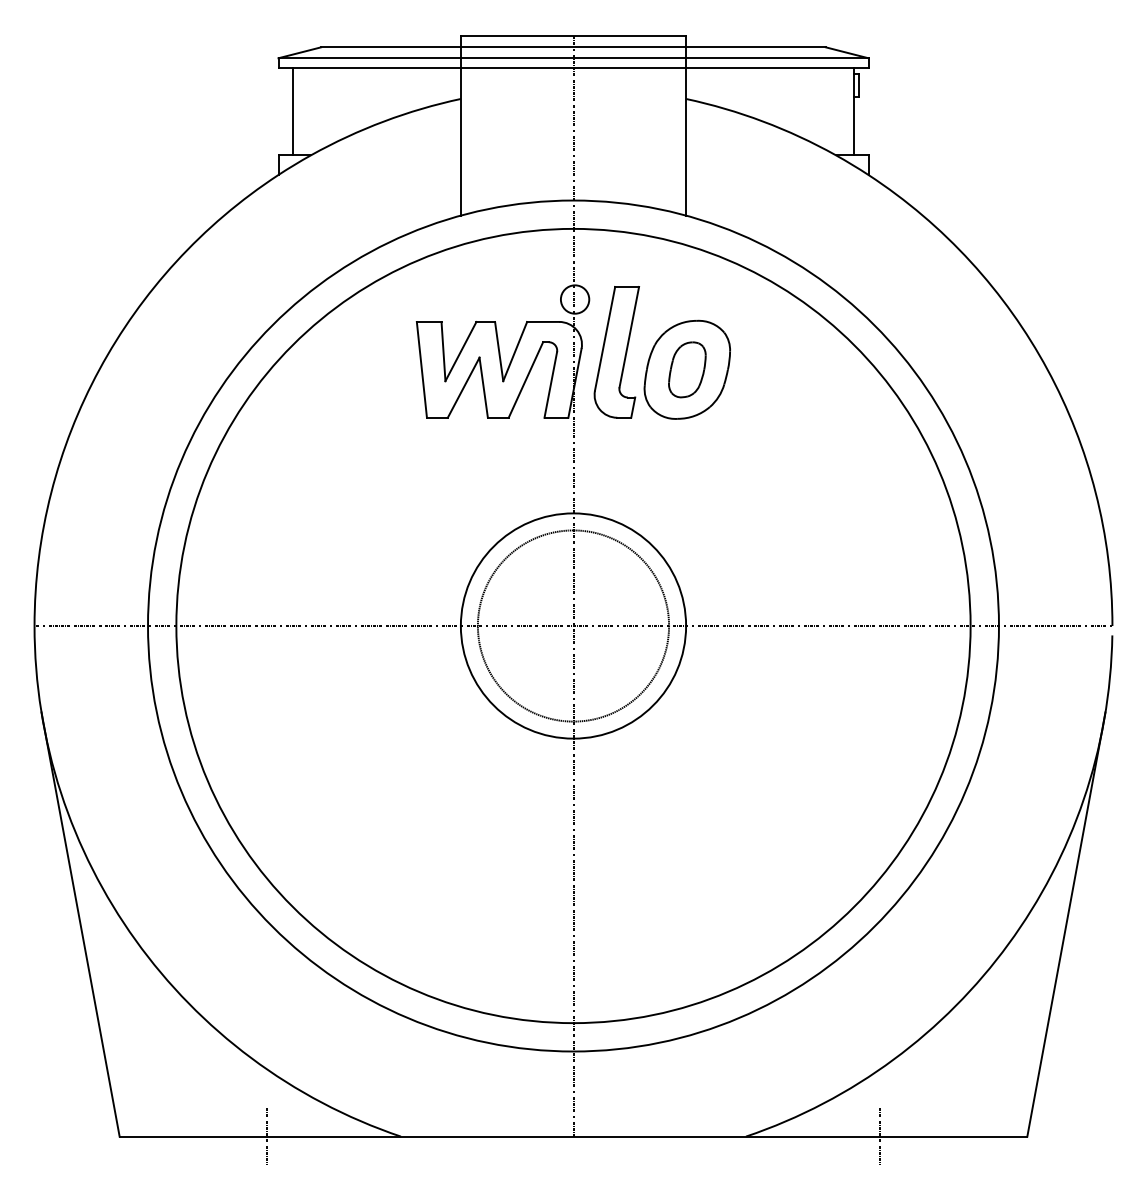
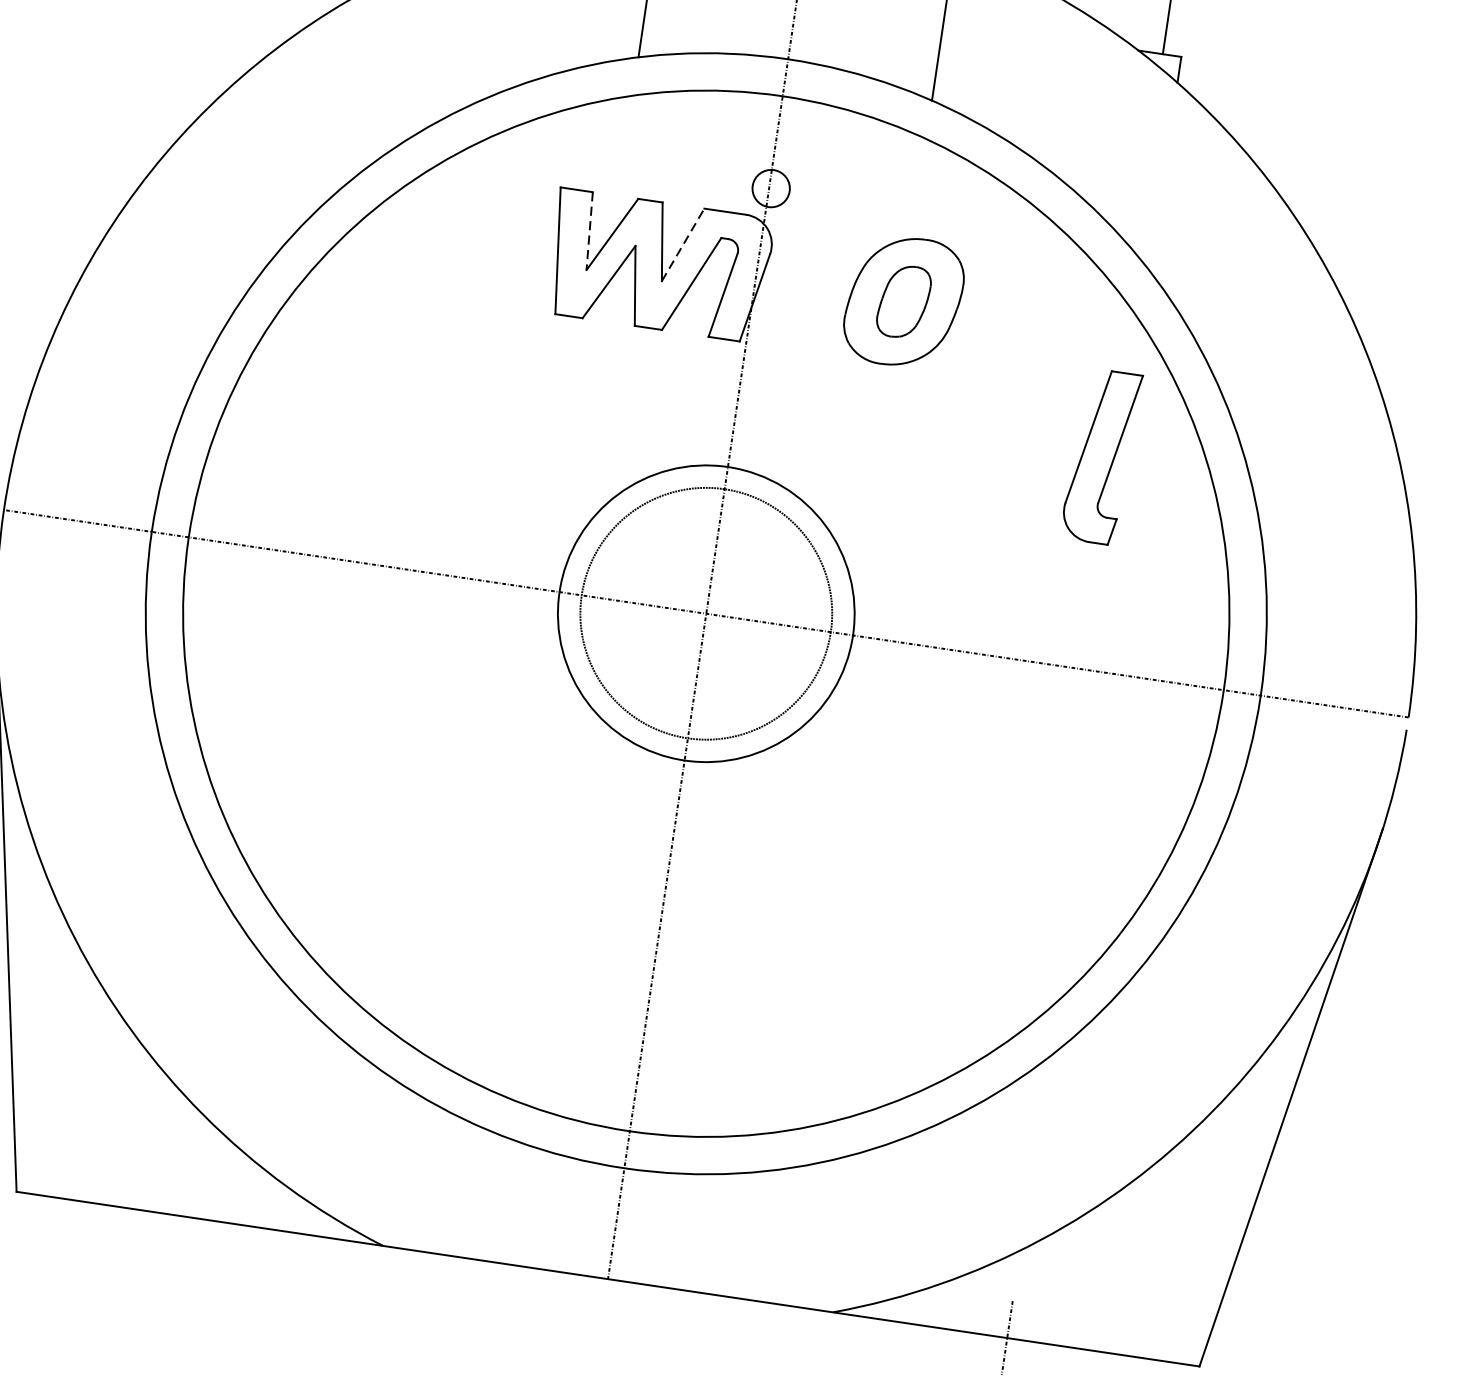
line: (443, 351) -> (589, 231), solid -> dashed
line: (515, 351) -> (683, 244), solid -> dashed
part: (616, 352) -> (1100, 456), moved
line: (267, 1136) -> (209, 1220), removed

